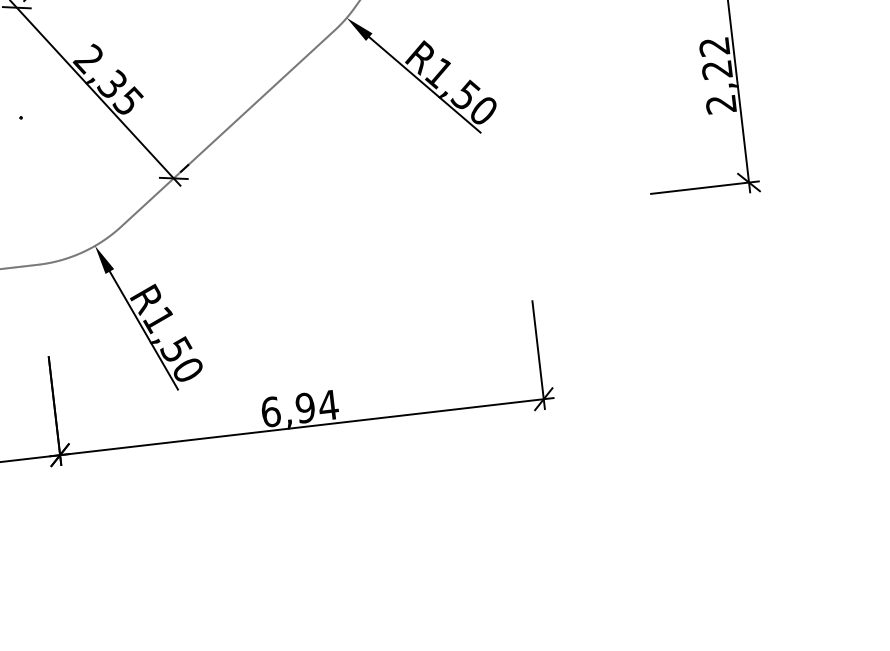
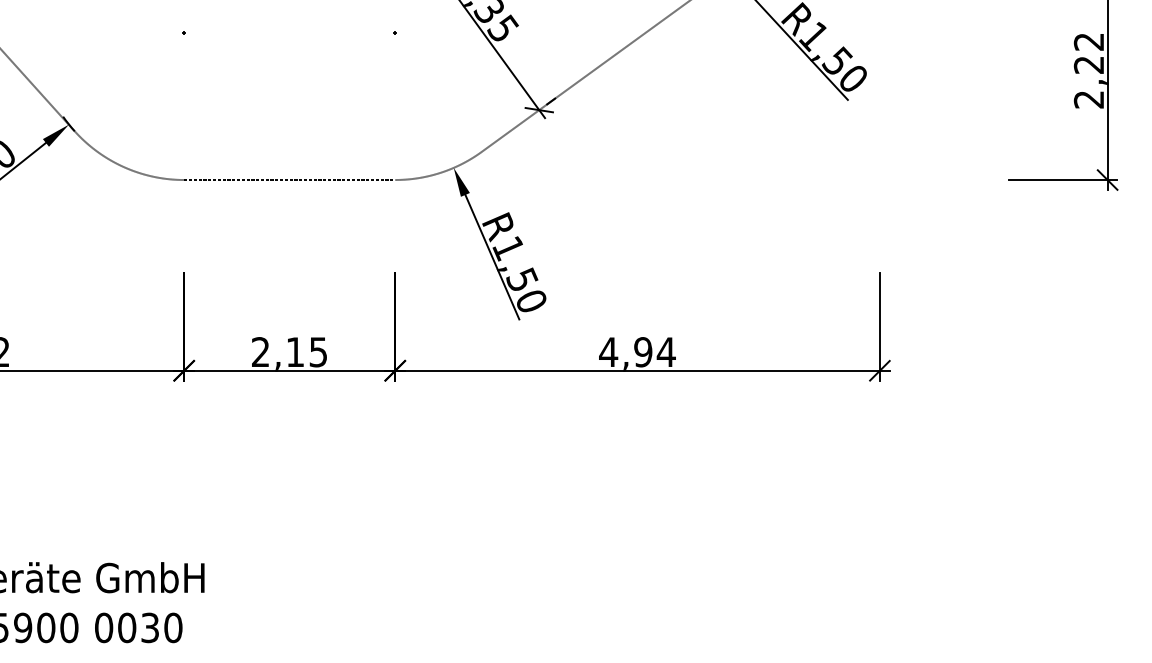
text: (270, 412) -> (608, 352), 6,94 -> 4,94

